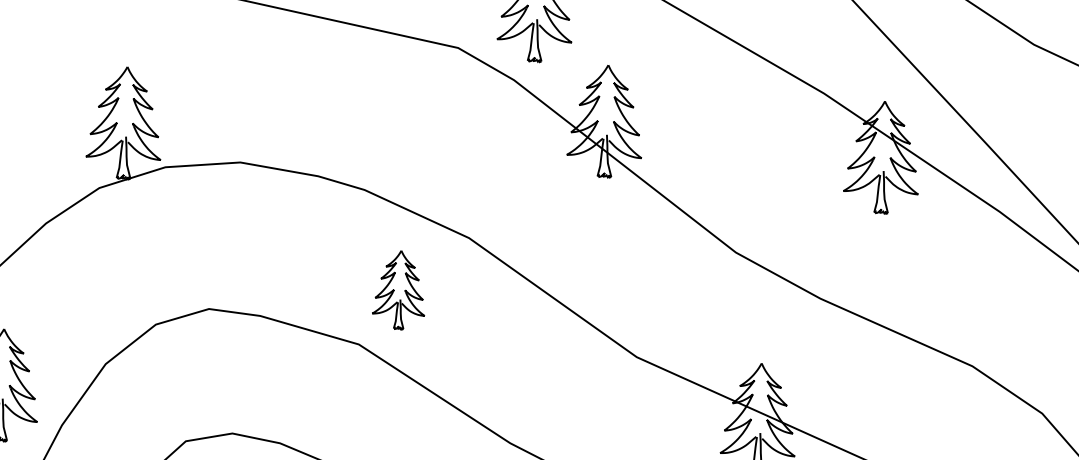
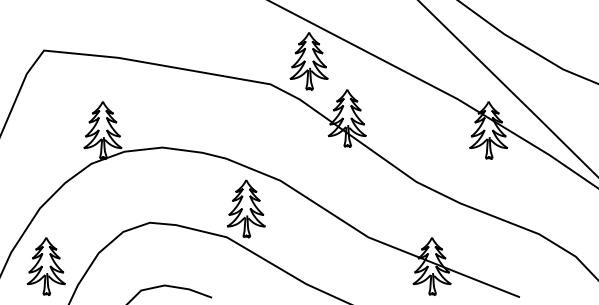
part: (399, 289) -> (246, 208), size x1.43

